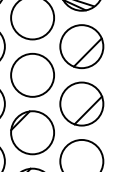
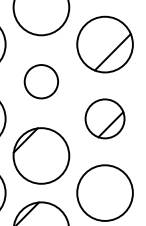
circle: (32, 75) -> (41, 81), size x0.6
part: (81, 103) -> (104, 118), size x0.7

